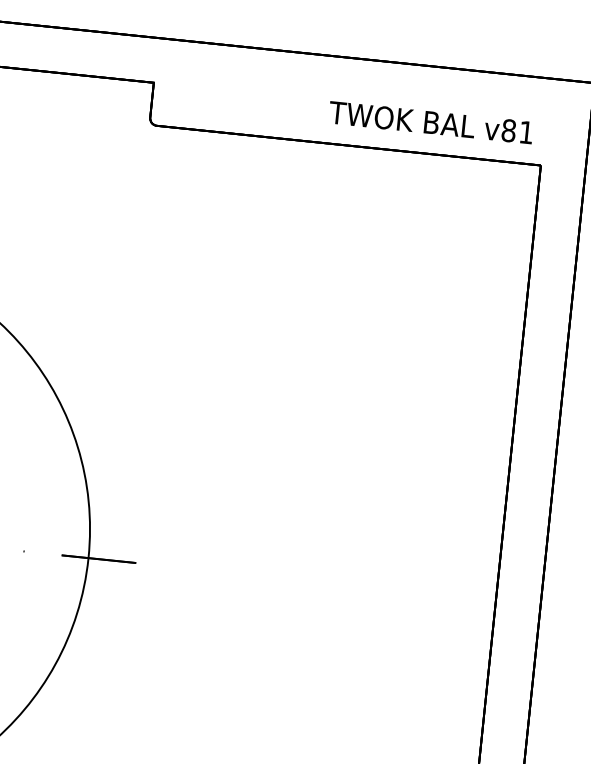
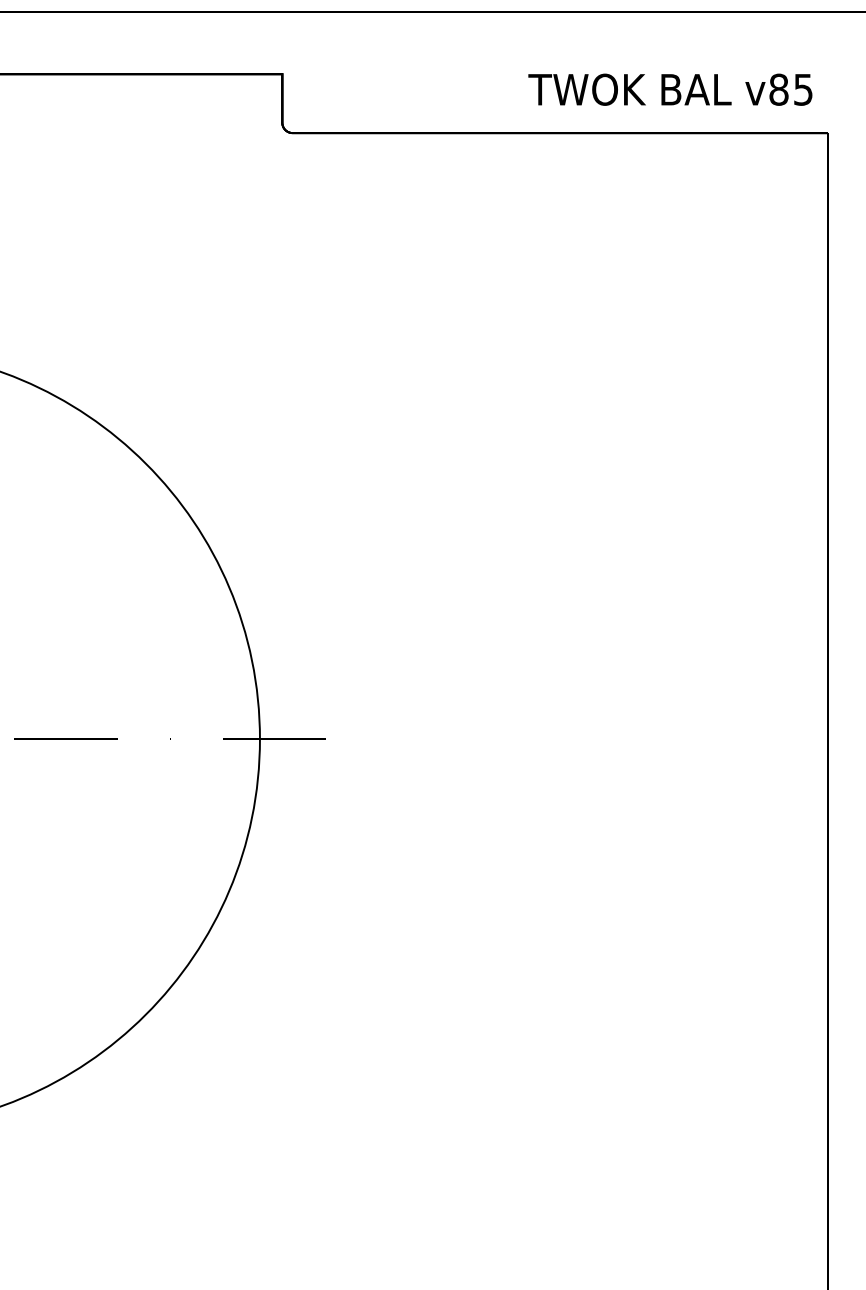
text: (526, 132) -> (803, 89), v81 -> v85

